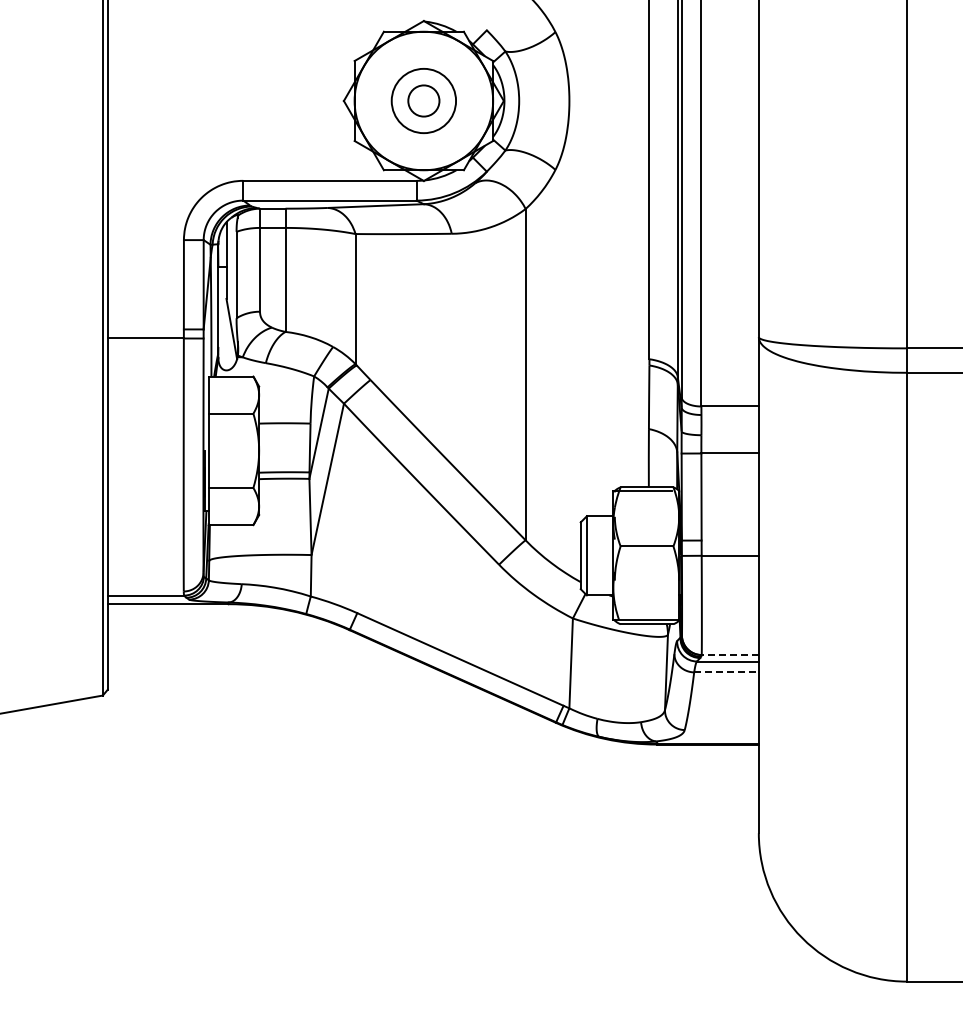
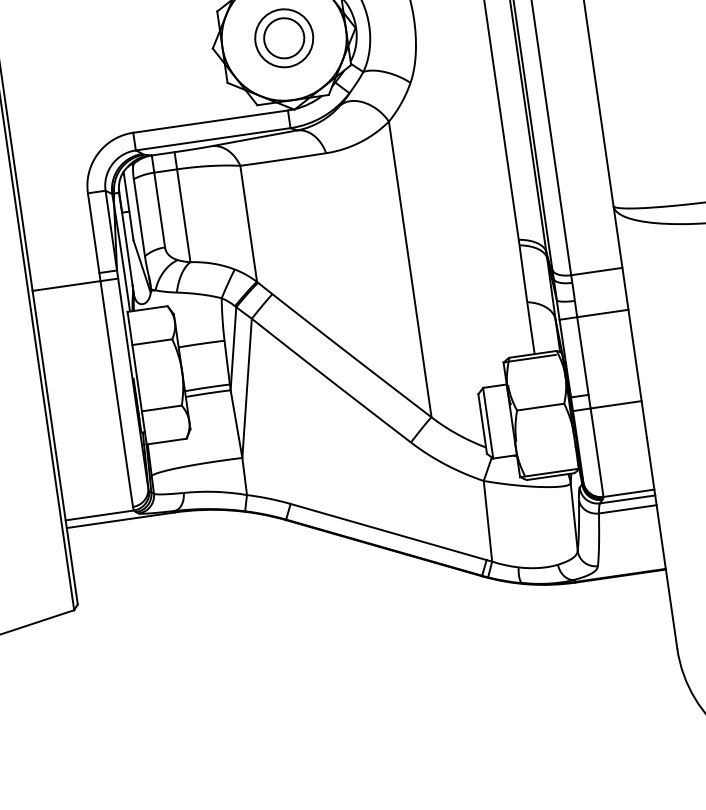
circle: (423, 100) -> (283, 37), size x1.43
line: (730, 654) -> (629, 492), dashed -> solid
line: (727, 672) -> (628, 509), dashed -> solid

